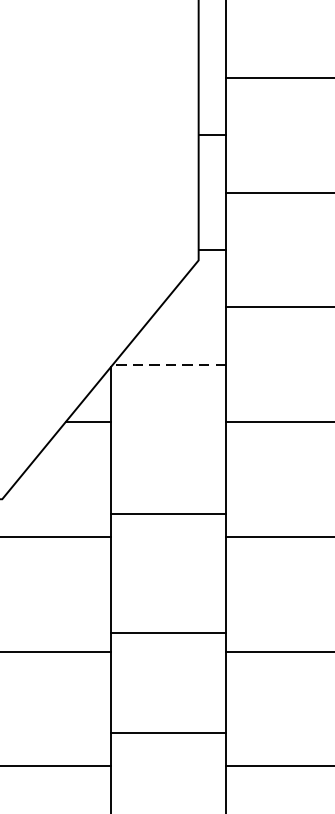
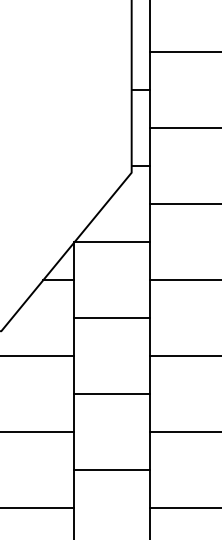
line: (168, 364) -> (111, 241), dashed -> solid
line: (168, 514) -> (111, 318), moved
line: (168, 633) -> (111, 394), moved
line: (168, 733) -> (111, 470), moved

